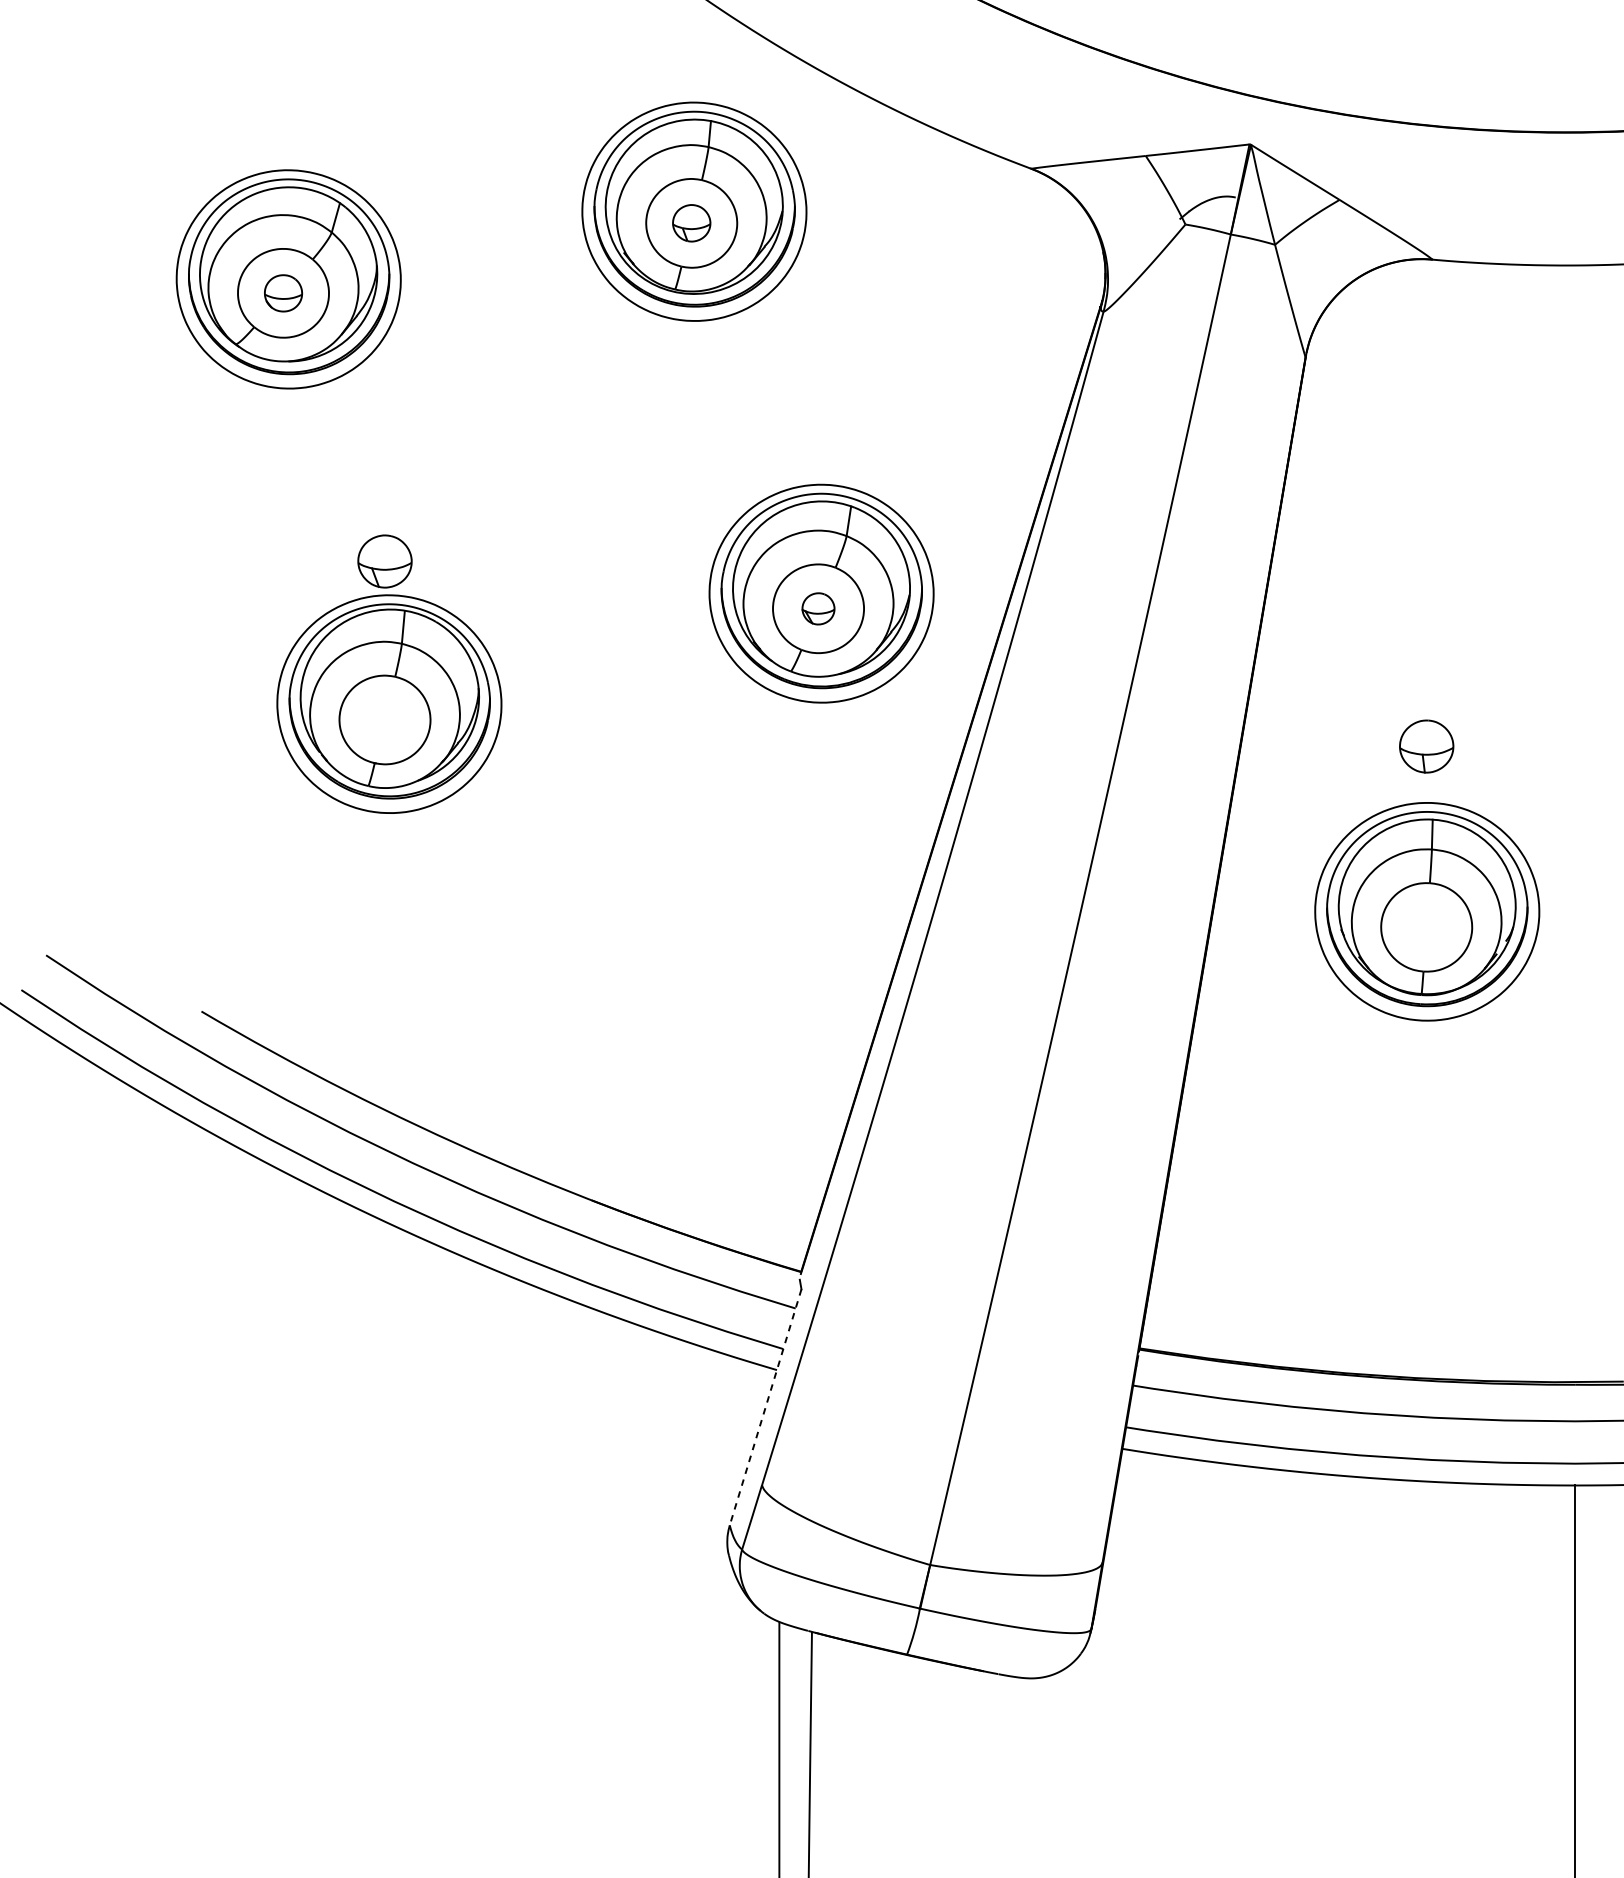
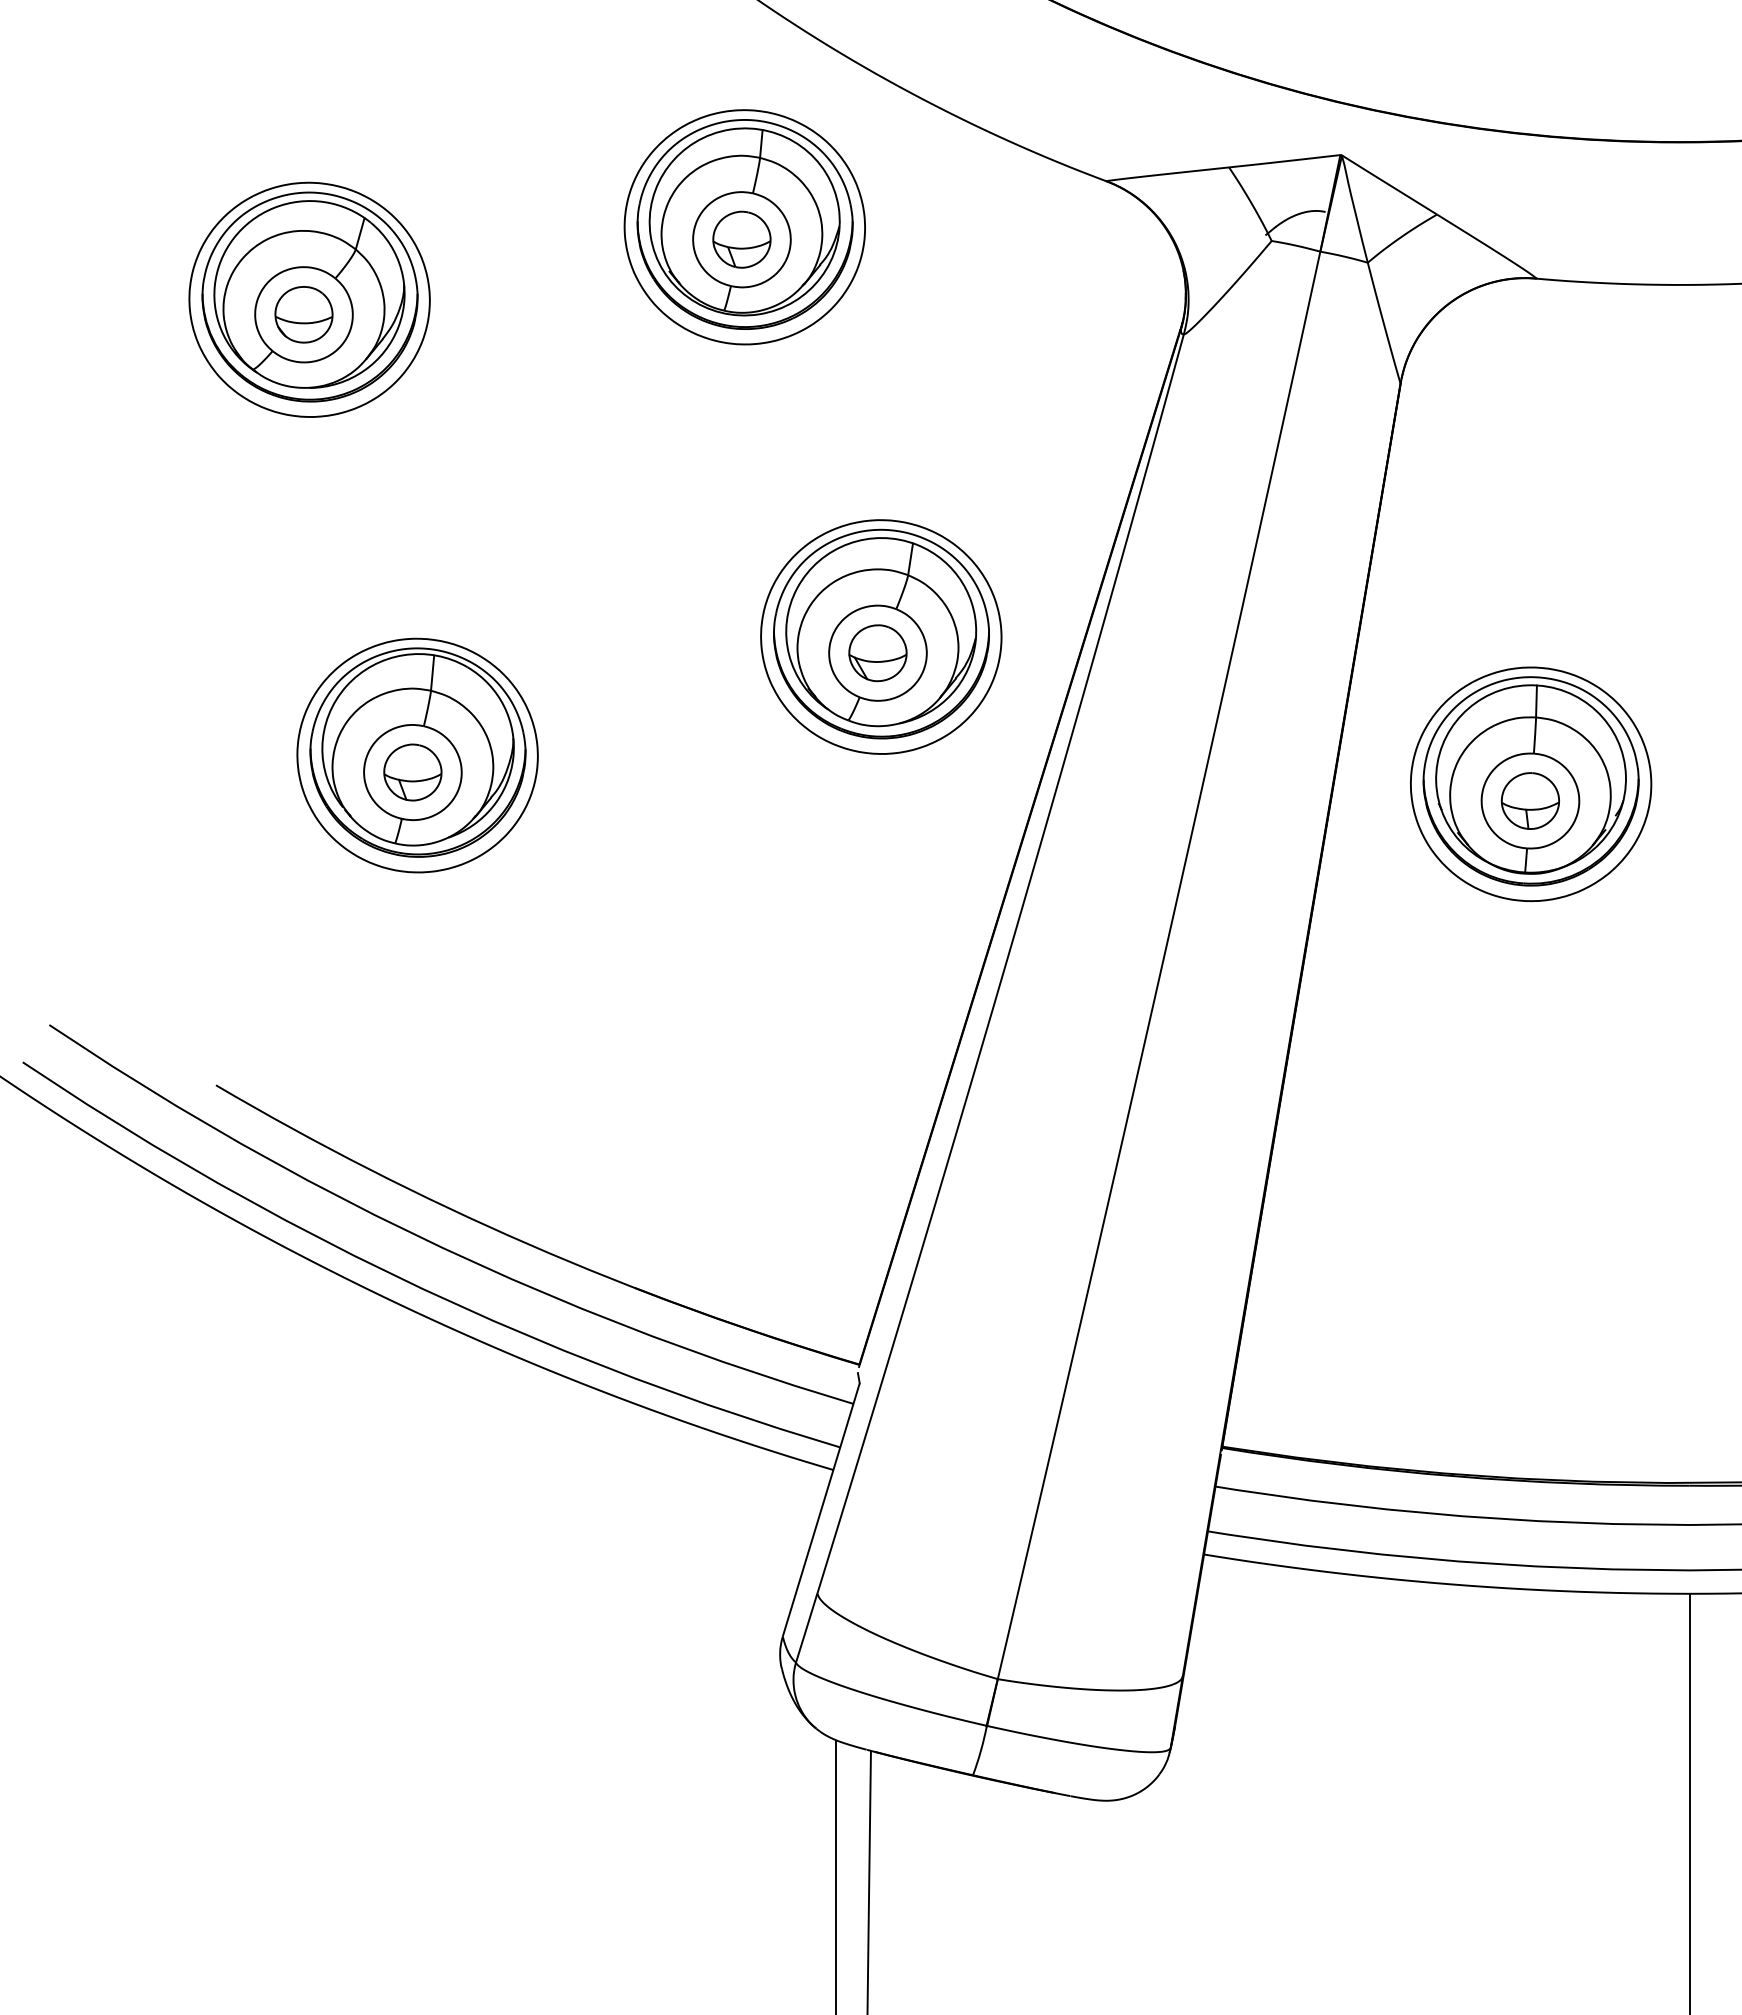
part: (691, 223) -> (741, 239), size x1.43
part: (283, 293) -> (303, 314), size x1.43
part: (384, 561) -> (412, 772), moved
part: (818, 609) -> (877, 653), size x1.67
part: (1427, 911) -> (1531, 783), moved
line: (765, 1407) -> (821, 1510), dashed -> solid

